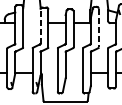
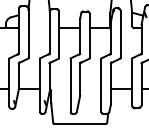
line: (40, 26) -> (49, 32), dashed -> solid
line: (98, 28) -> (120, 34), dashed -> solid

